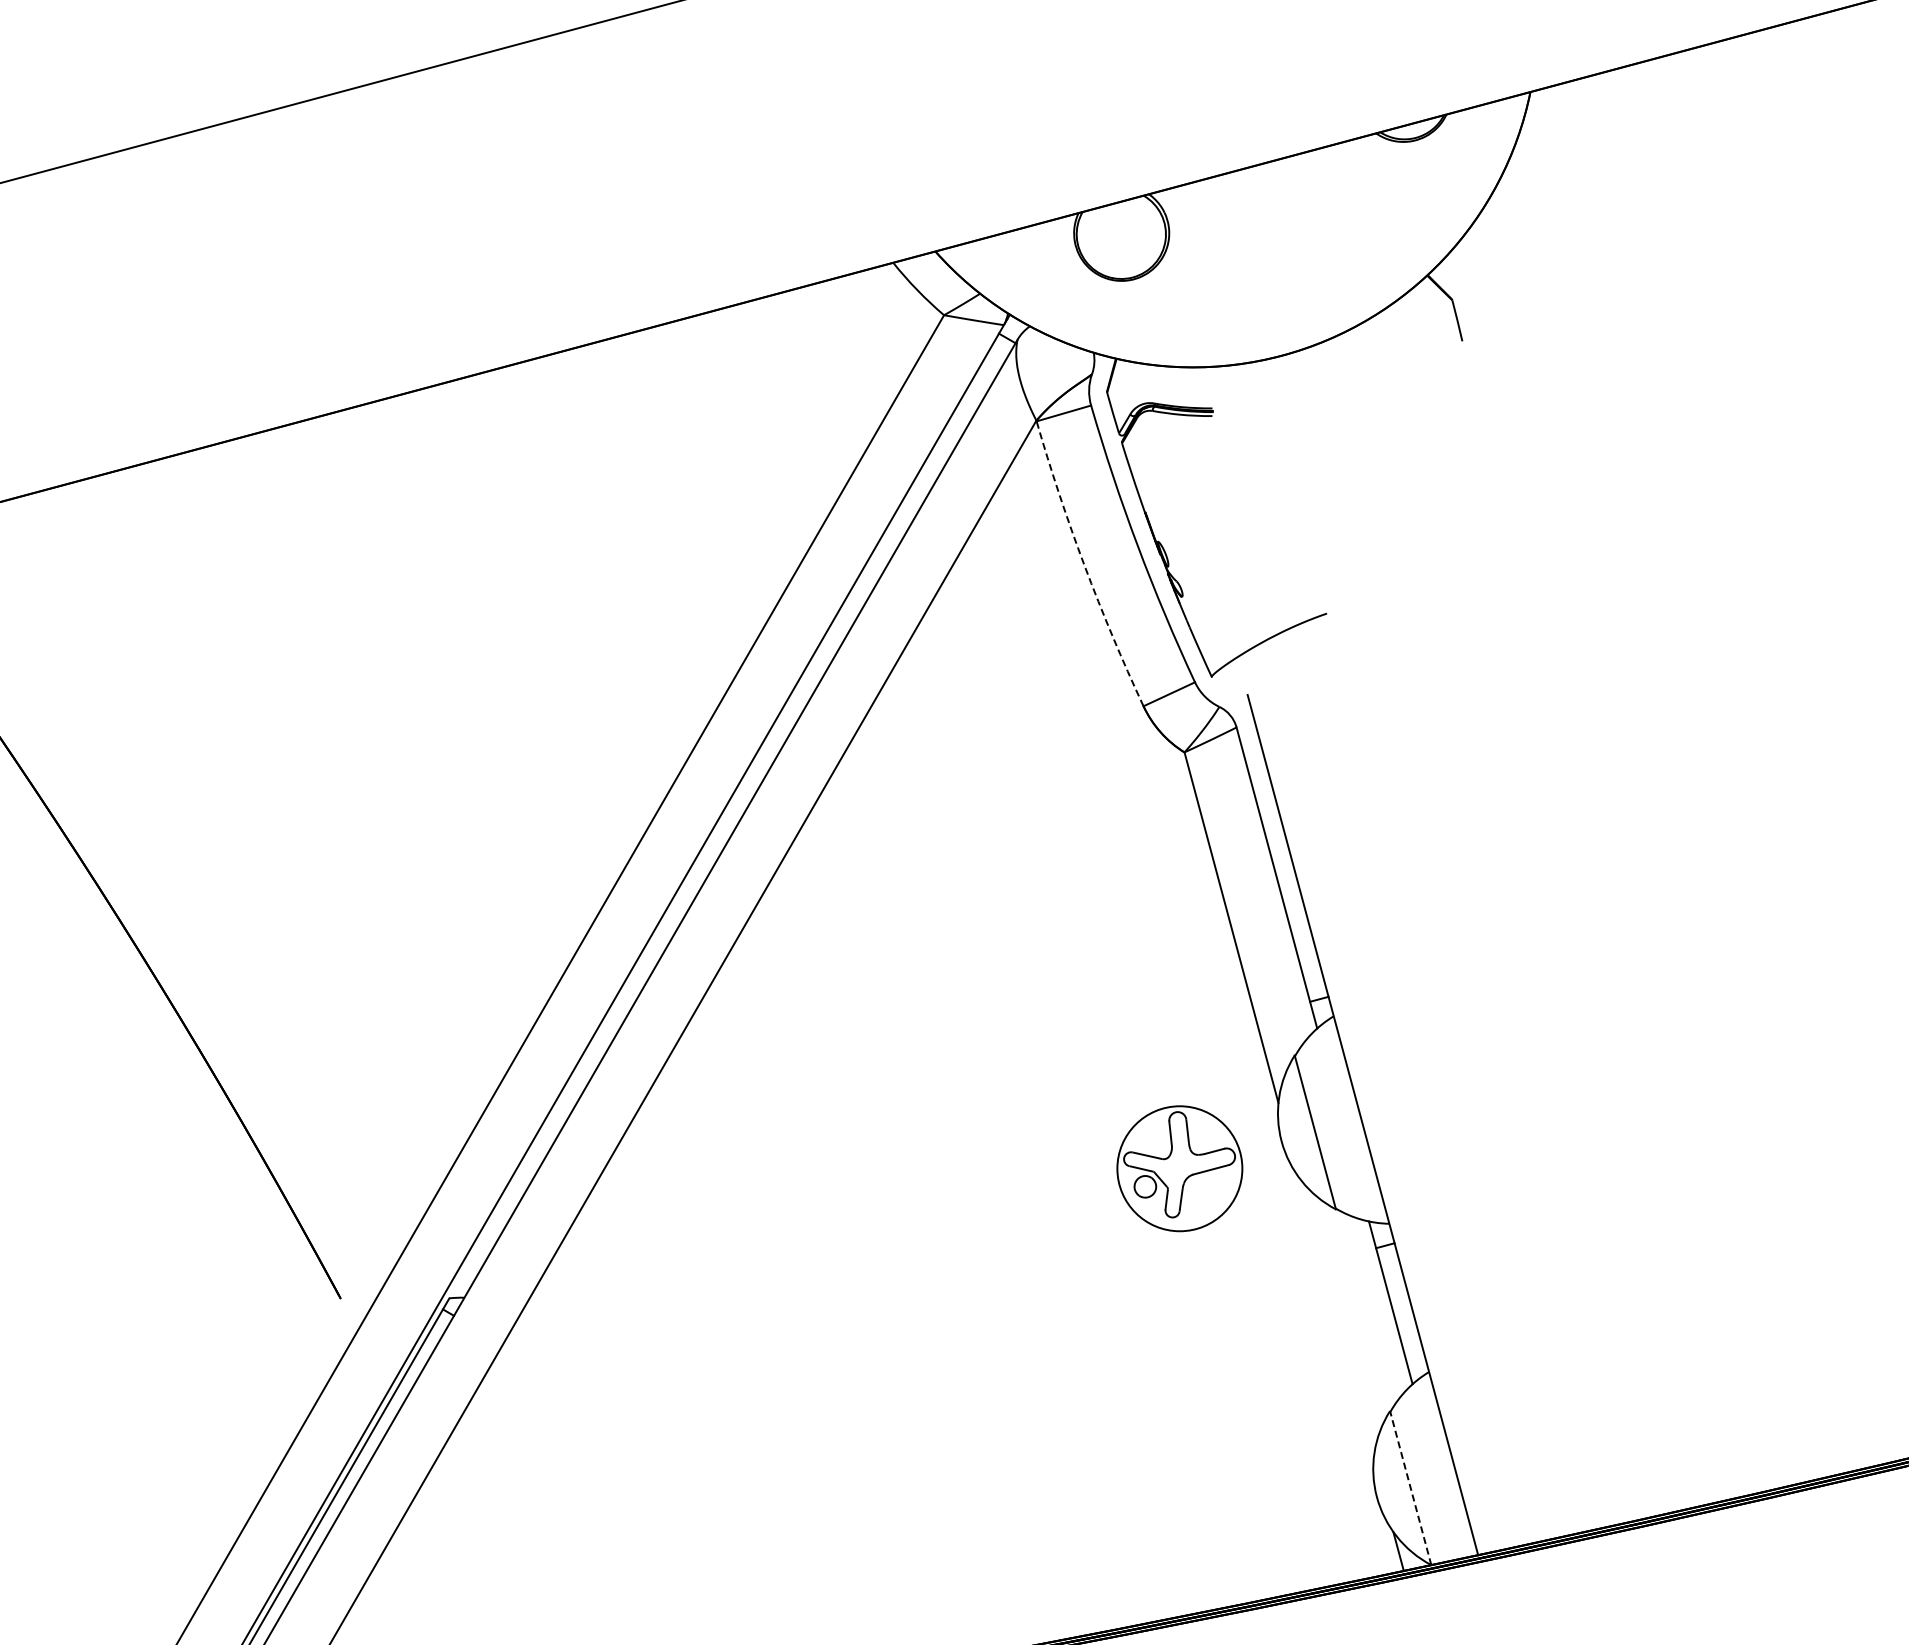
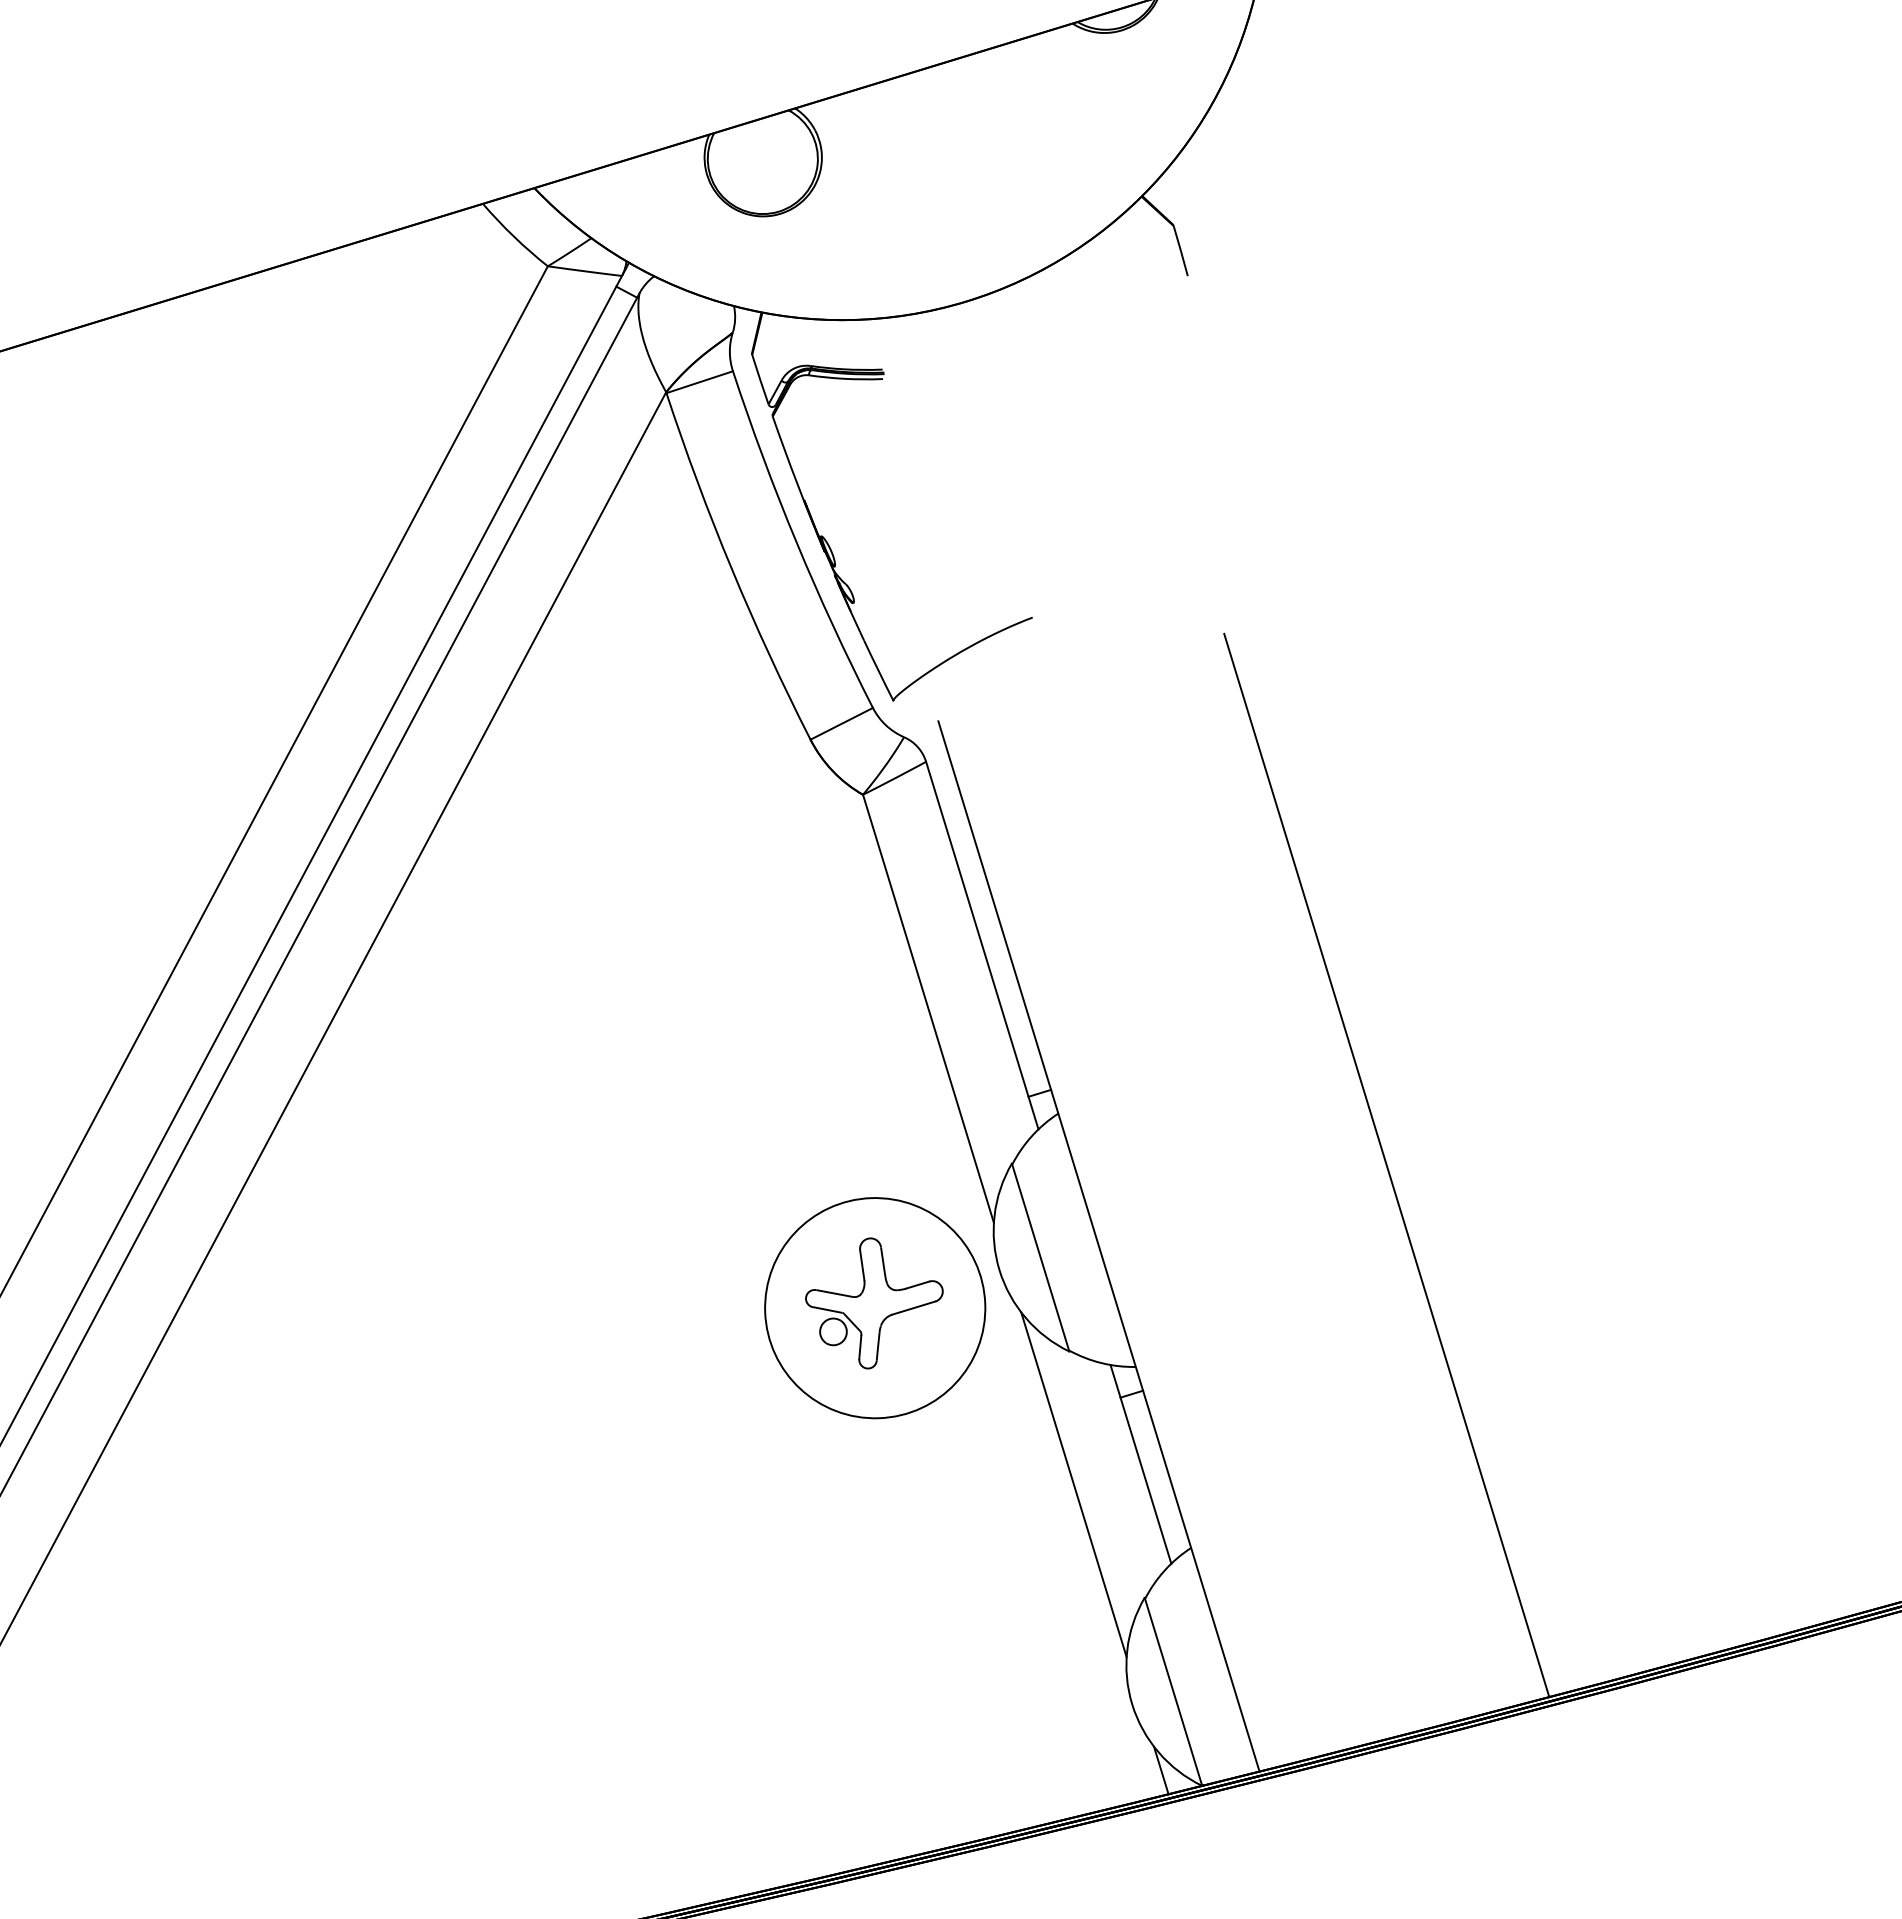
arc: (1084, 565) -> (731, 568), dashed -> solid
line: (1598, 1067) -> (1386, 1165), added
circle: (1179, 1168) -> (874, 1307), size x1.43
line: (1335, 1317) -> (1073, 1484), added
line: (1410, 1488) -> (1173, 1692), dashed -> solid

